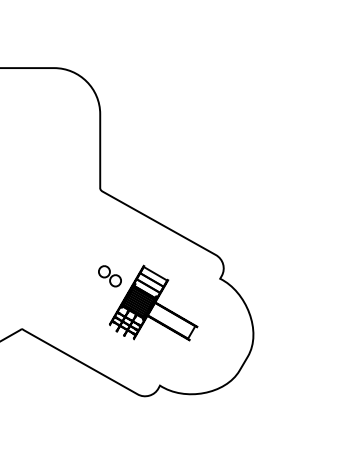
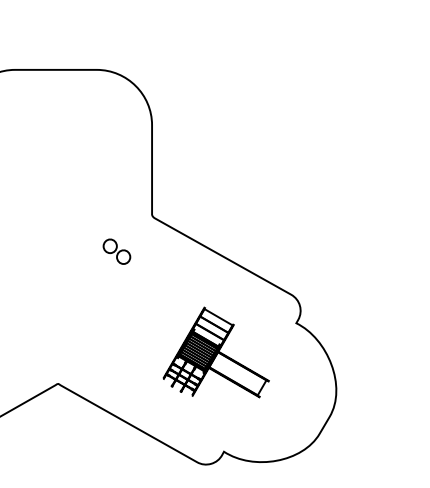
part: (109, 276) -> (116, 251), moved

